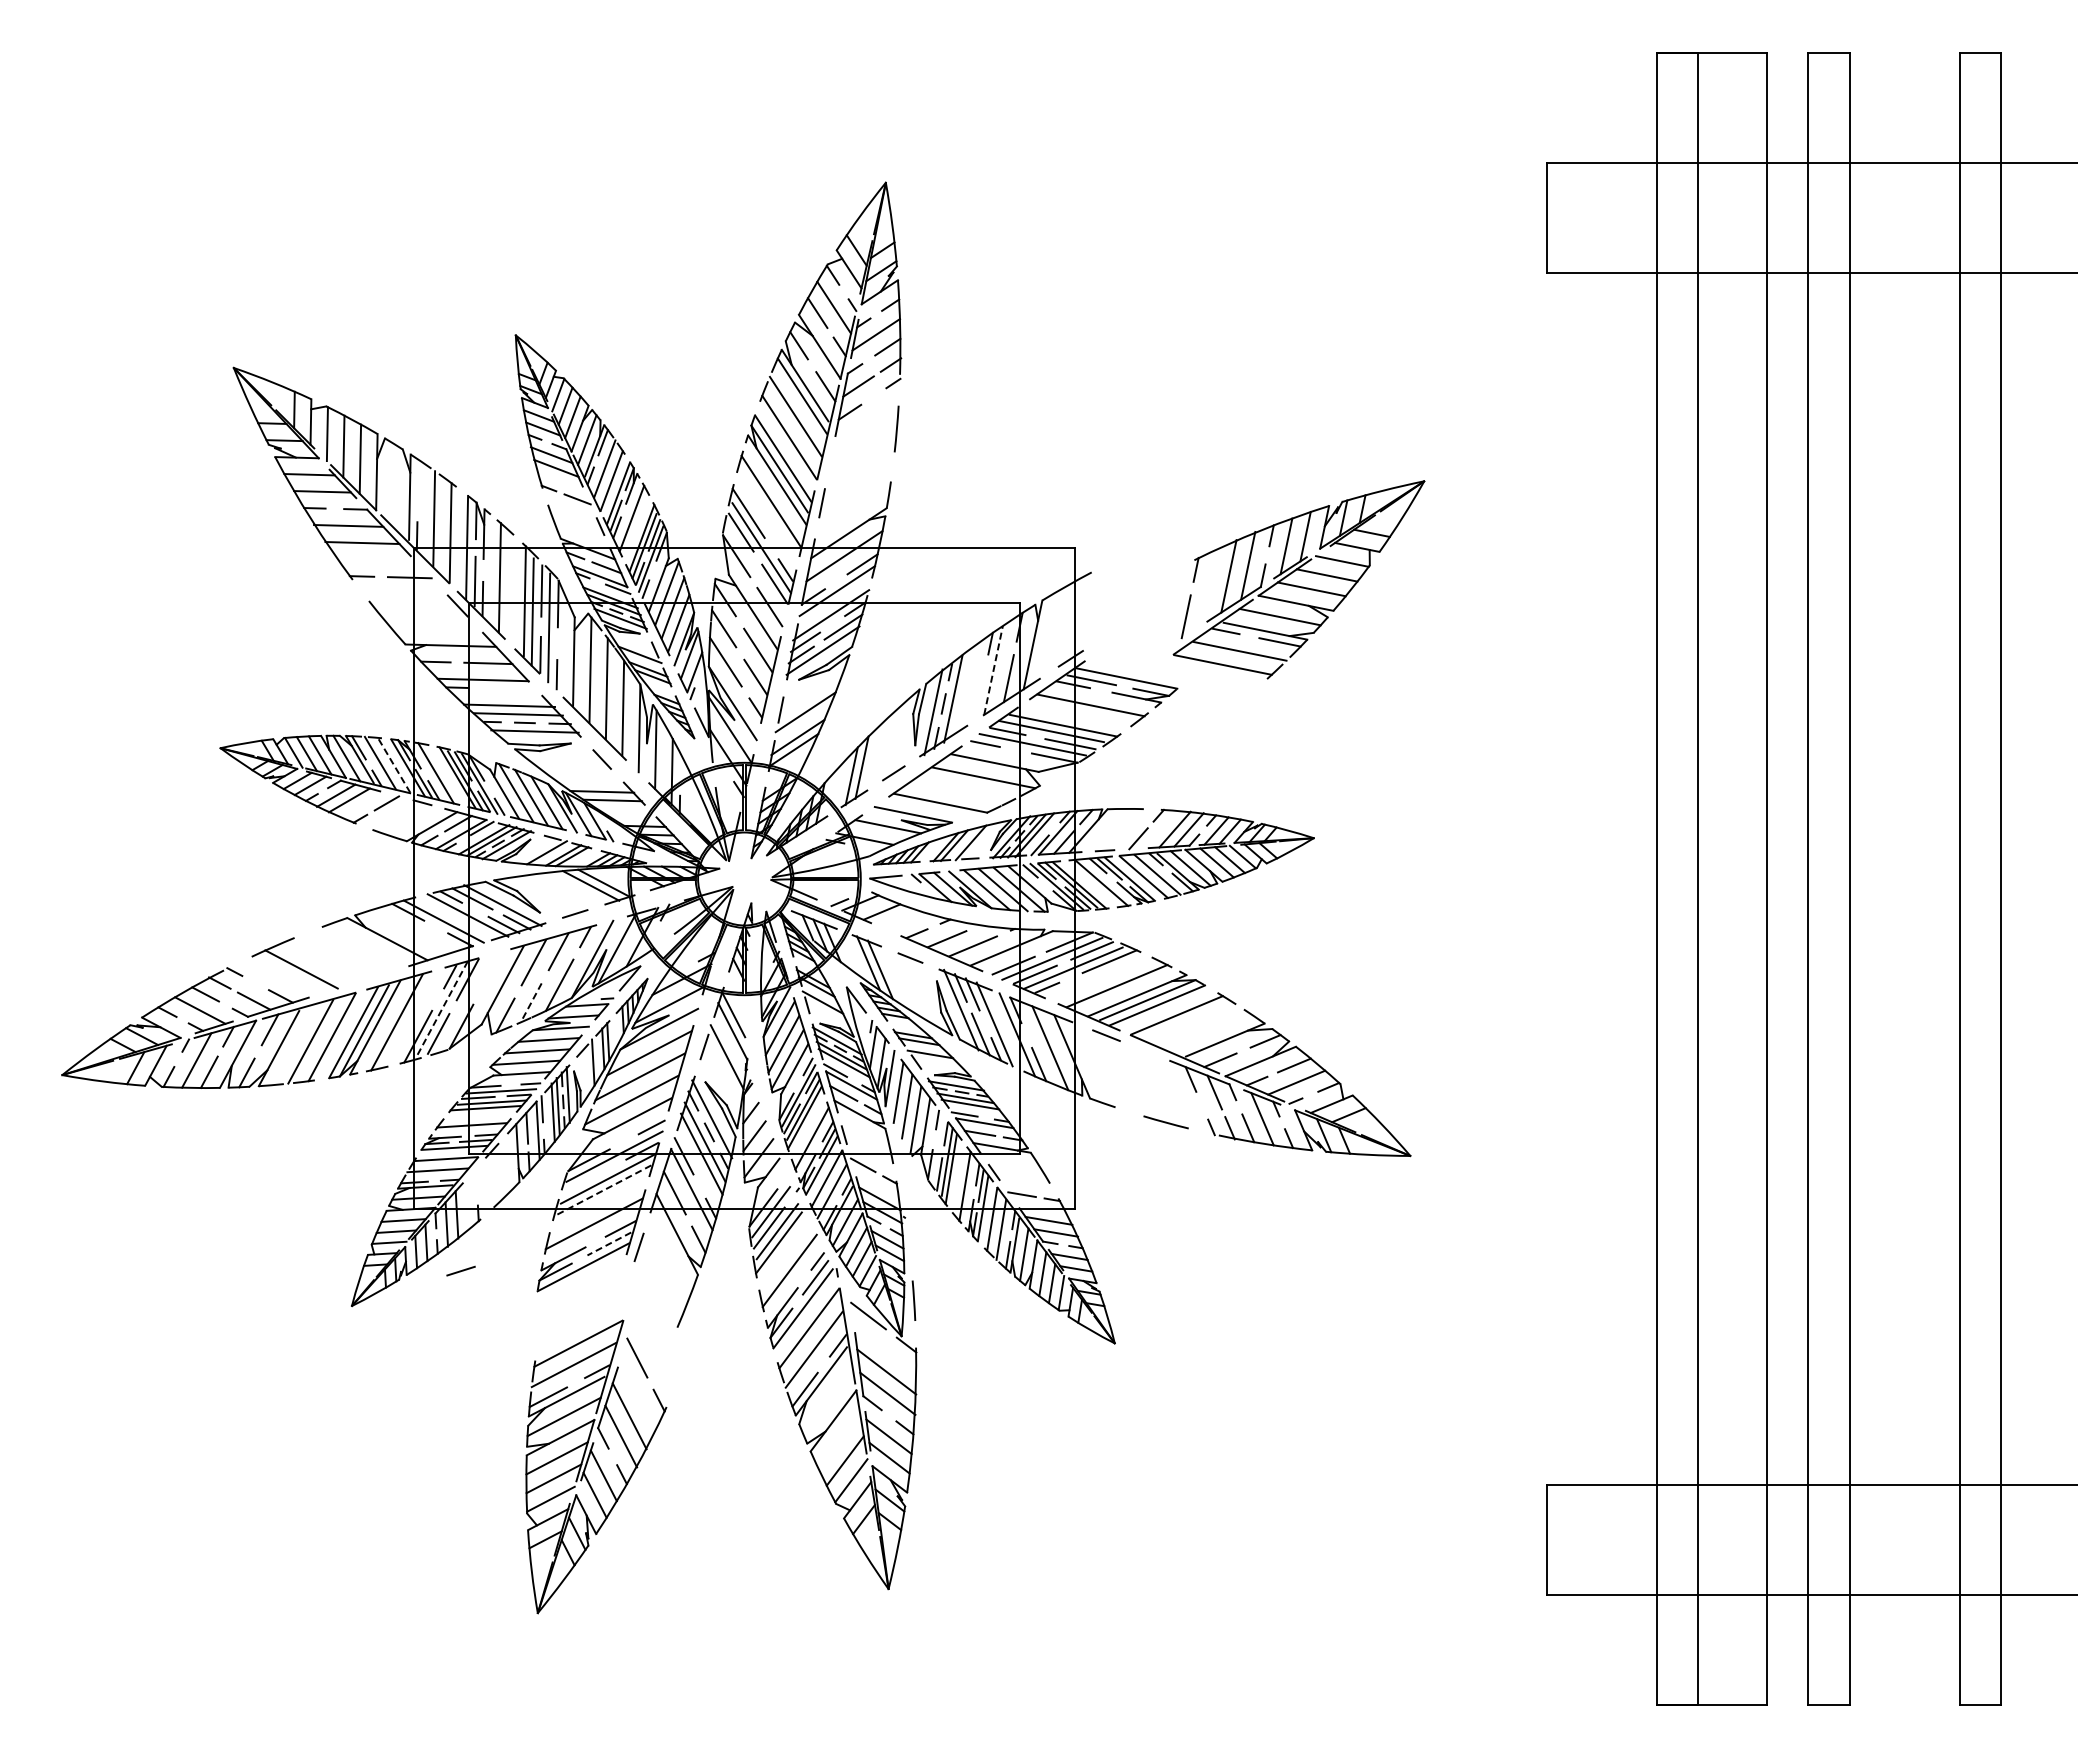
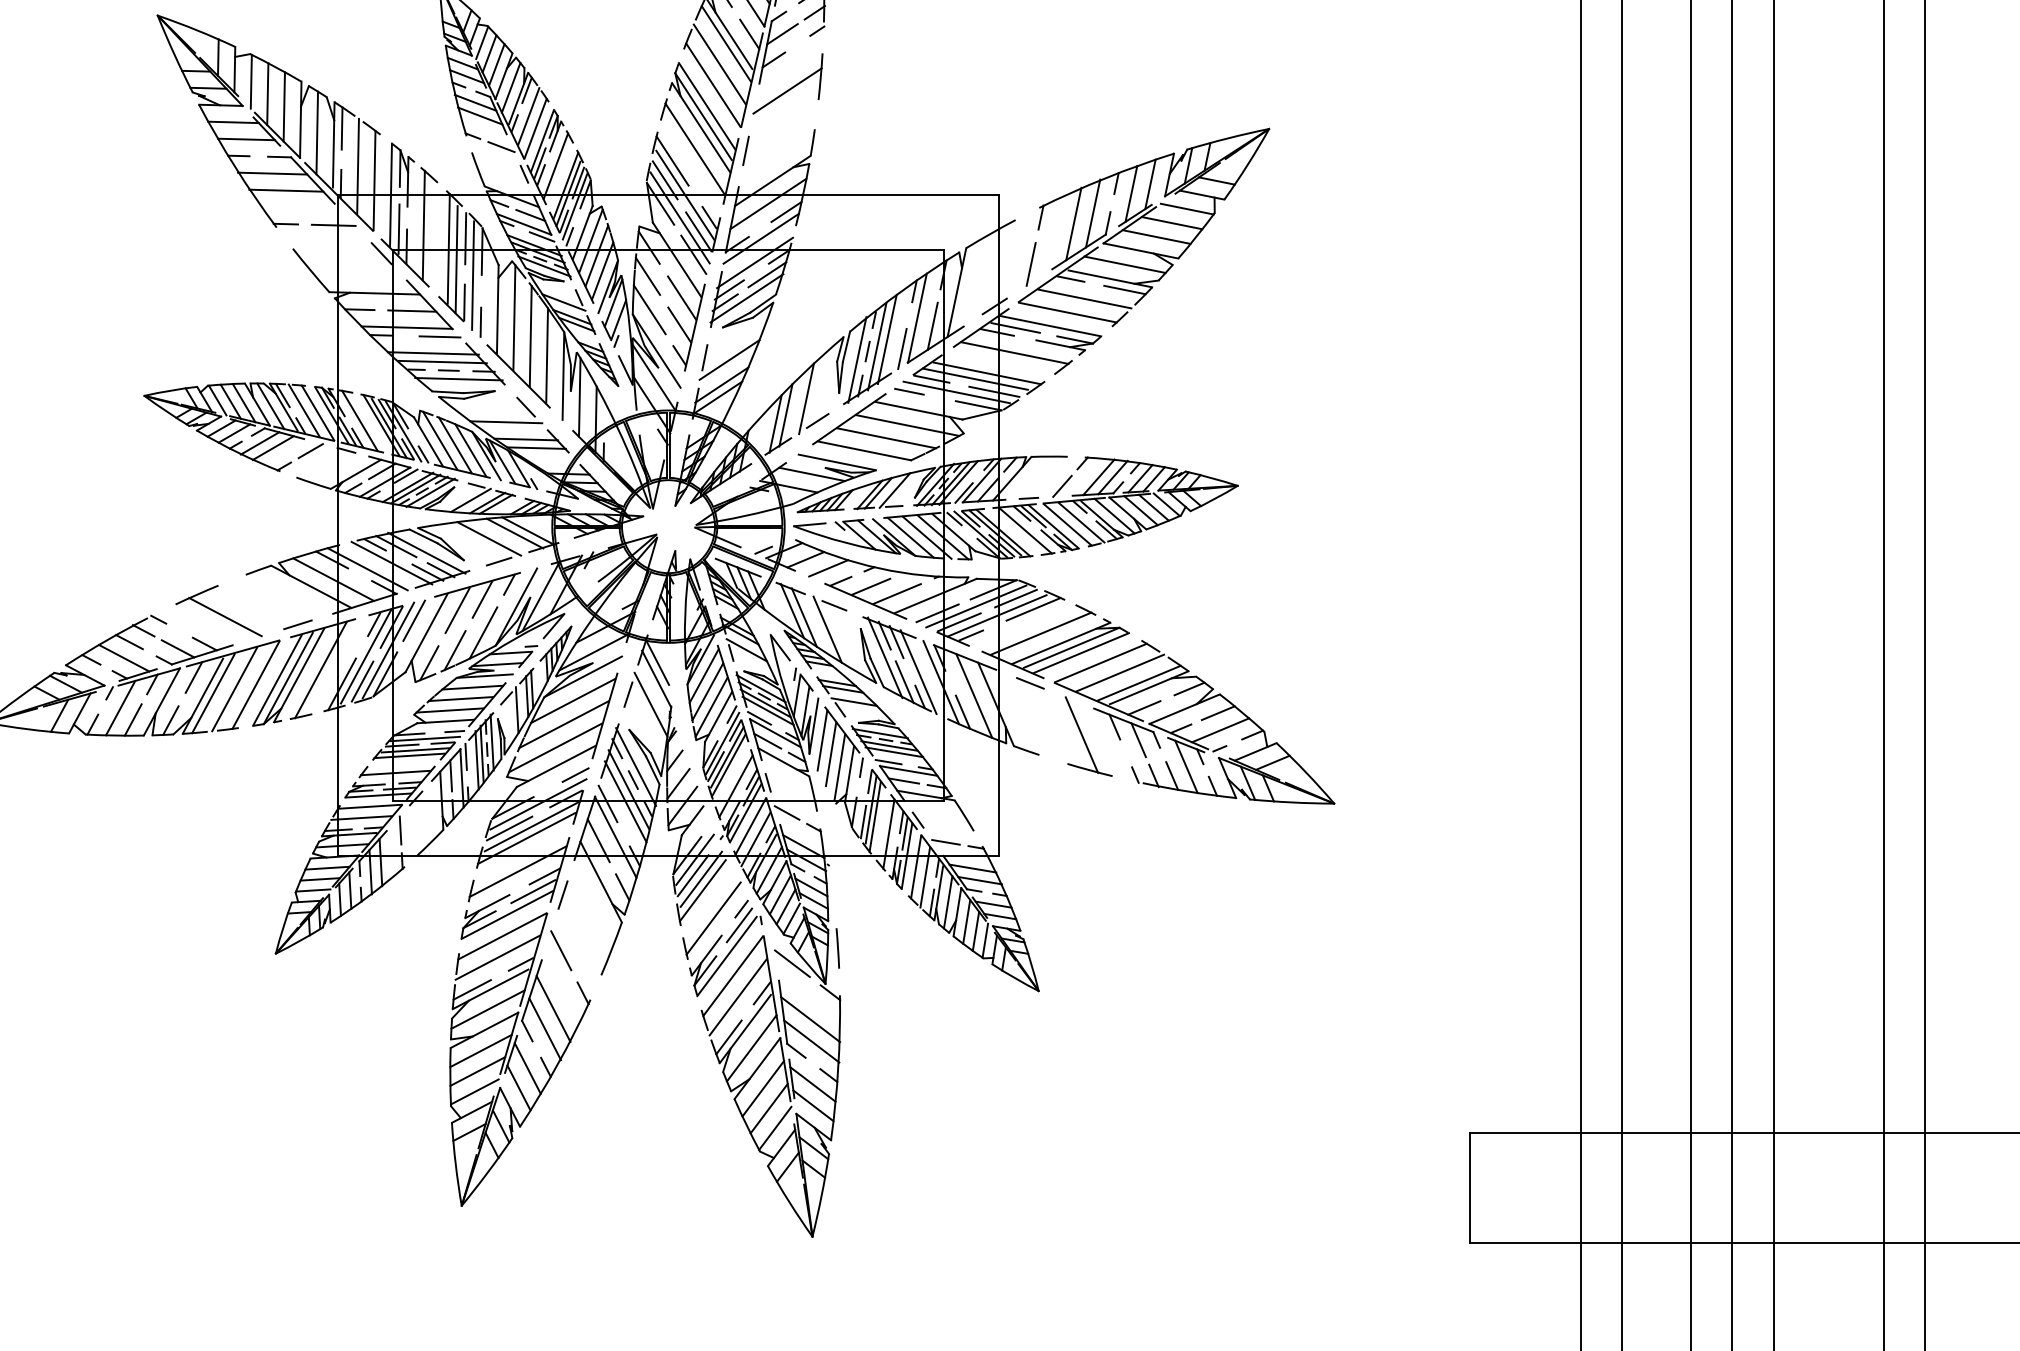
line: (863, 442) -> (787, 90), added
line: (417, 480) -> (341, 128), added
line: (393, 485) -> (317, 133), added
line: (755, 569) -> (679, 217), added
part: (1298, 579) -> (1143, 227), moved
line: (993, 670) -> (917, 318), dashed -> solid
line: (515, 688) -> (439, 336), added
line: (963, 691) -> (887, 339), added
line: (978, 701) -> (902, 349), added
line: (882, 750) -> (806, 398), added
line: (394, 765) -> (318, 413), dashed -> solid
line: (582, 774) -> (506, 422), added
line: (962, 790) -> (886, 438), added
line: (565, 890) -> (489, 538), added
line: (904, 920) -> (828, 568), added
line: (409, 931) -> (333, 579), added
line: (490, 973) -> (414, 621), added
line: (903, 981) -> (827, 629), added
line: (464, 1002) -> (388, 650), added
line: (531, 1003) -> (455, 651), dashed -> solid
line: (442, 1008) -> (366, 656), dashed -> solid
line: (1196, 1025) -> (1120, 673), added
line: (1215, 1035) -> (1139, 683), added
line: (289, 1045) -> (213, 693), added
line: (1157, 1087) -> (1081, 735), added
line: (585, 1180) -> (509, 828), added
line: (476, 1182) -> (400, 830), added
line: (602, 1190) -> (526, 838), dashed -> solid
line: (609, 1243) -> (533, 891), dashed -> solid
line: (460, 1270) -> (297, 624), moved
line: (827, 1400) -> (751, 1048), added
line: (839, 1440) -> (763, 1088), added
part: (596, 1466) -> (520, 1059), moved

